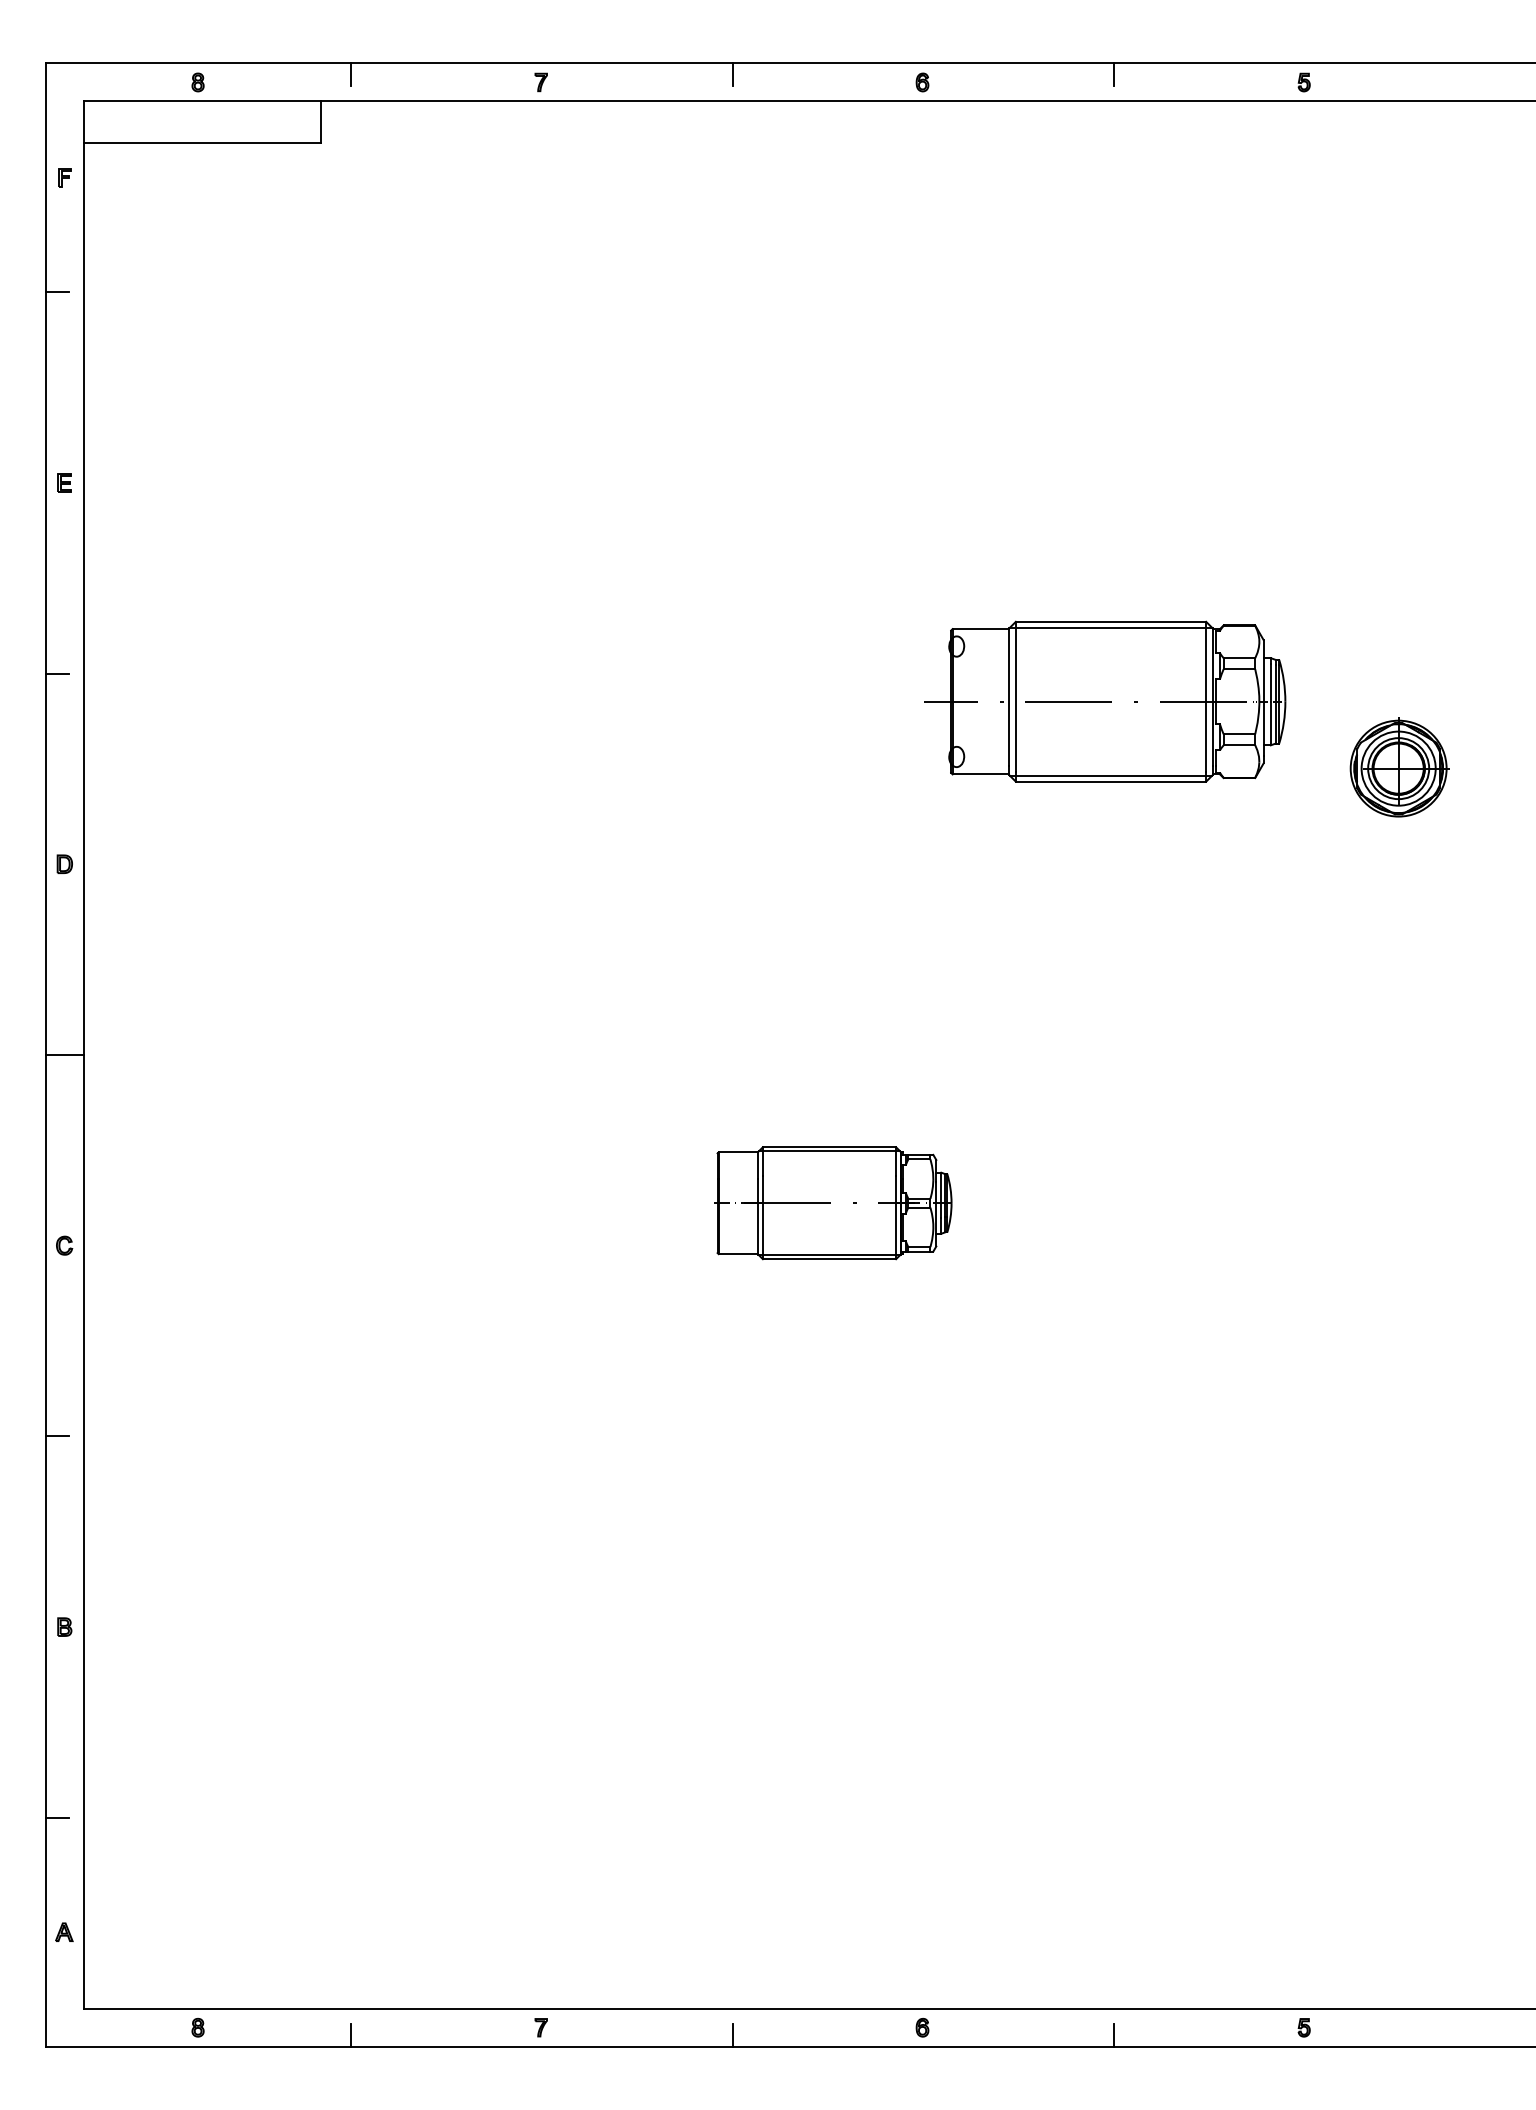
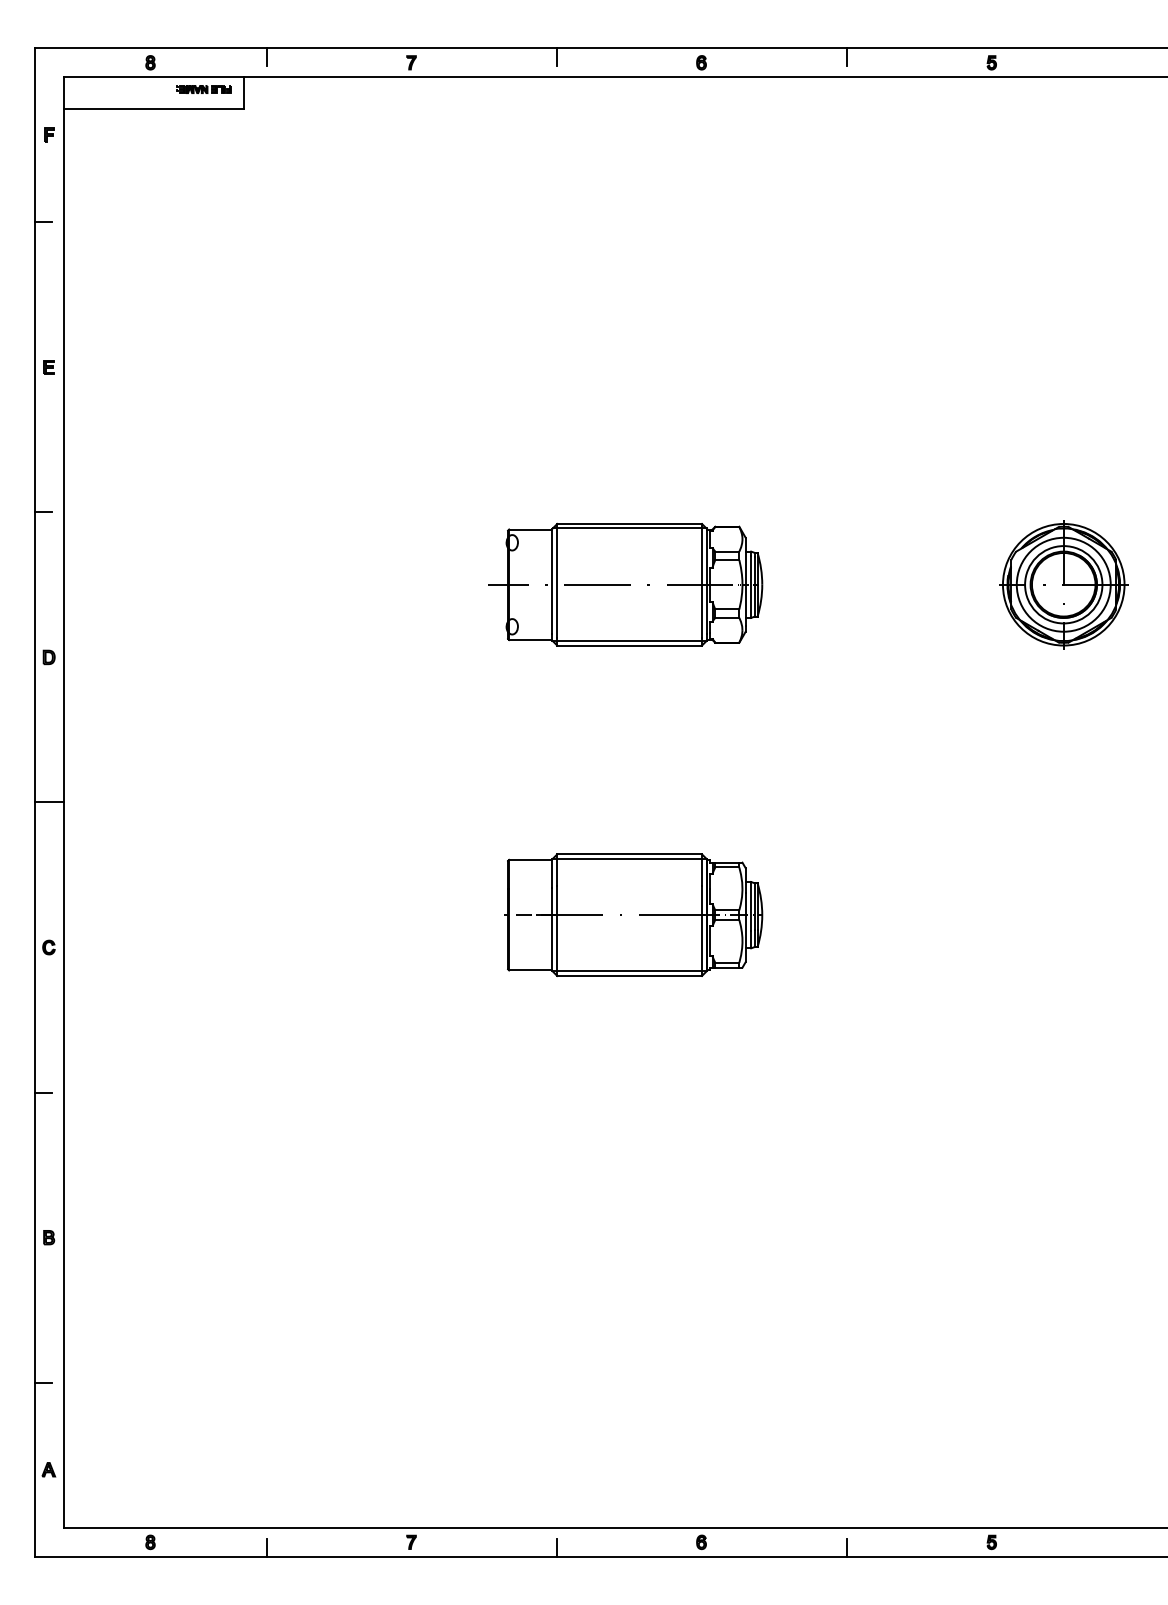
part: (268, 117) -> (204, 89), added
part: (1105, 701) -> (625, 584), moved
part: (1398, 768) -> (1063, 584), size x1.67
part: (832, 1203) -> (633, 915), size x1.43

